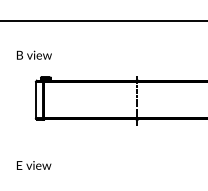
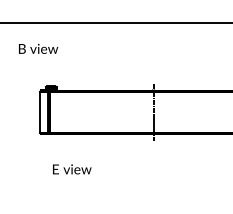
text: (34, 54) -> (38, 48), moved
text: (34, 165) -> (72, 169), moved

